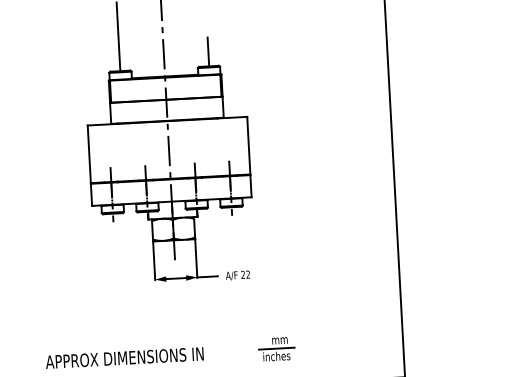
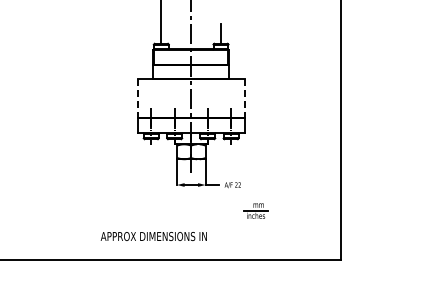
line: (248, 145) -> (244, 98), solid -> dashed
line: (89, 154) -> (137, 98), solid -> dashed
part: (275, 348) -> (255, 210), moved

